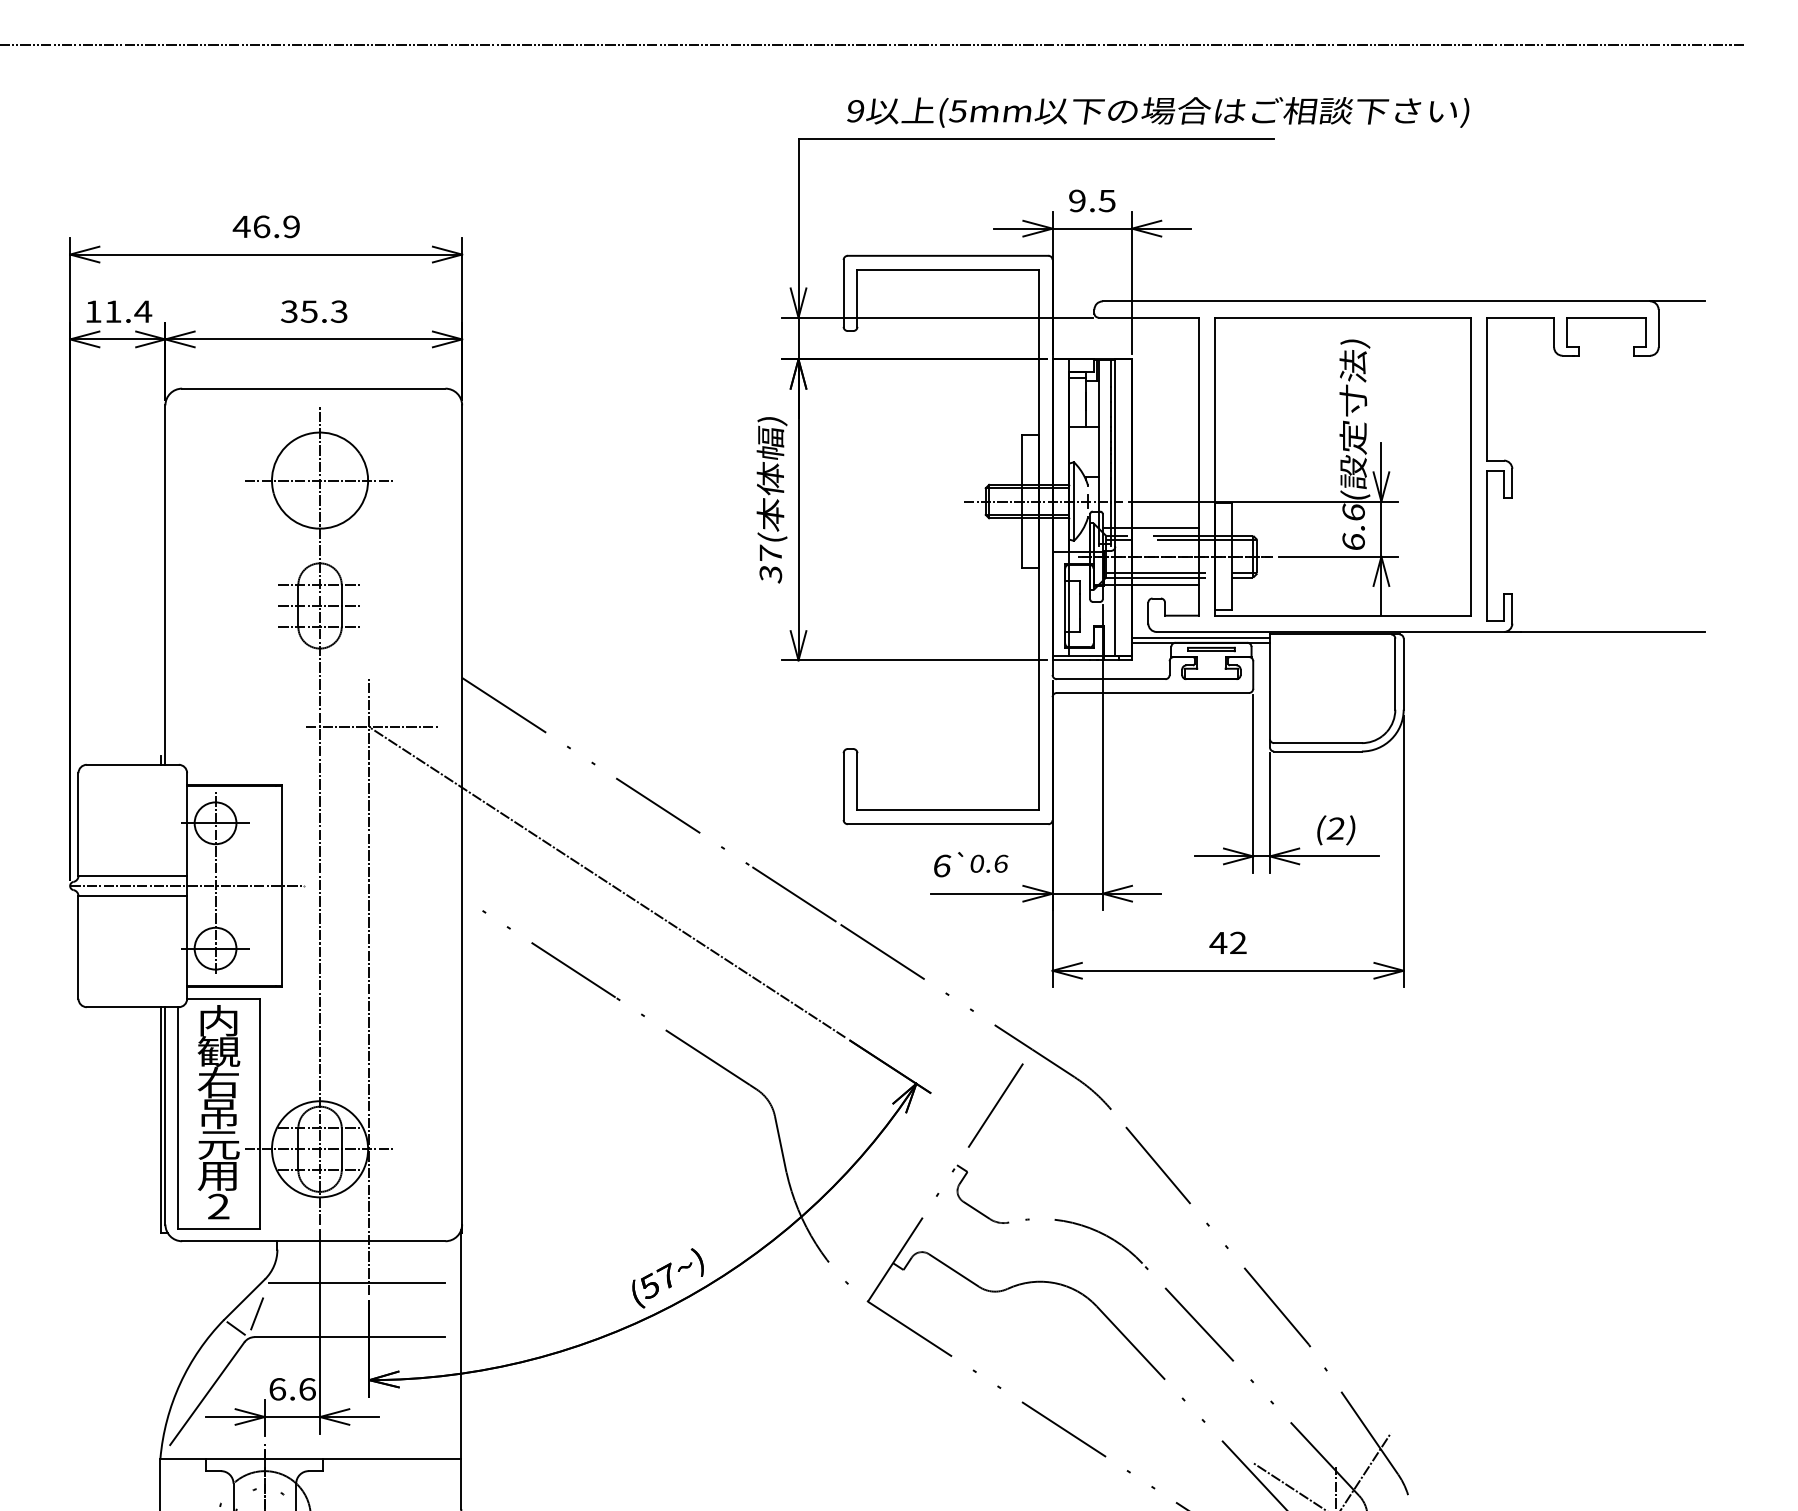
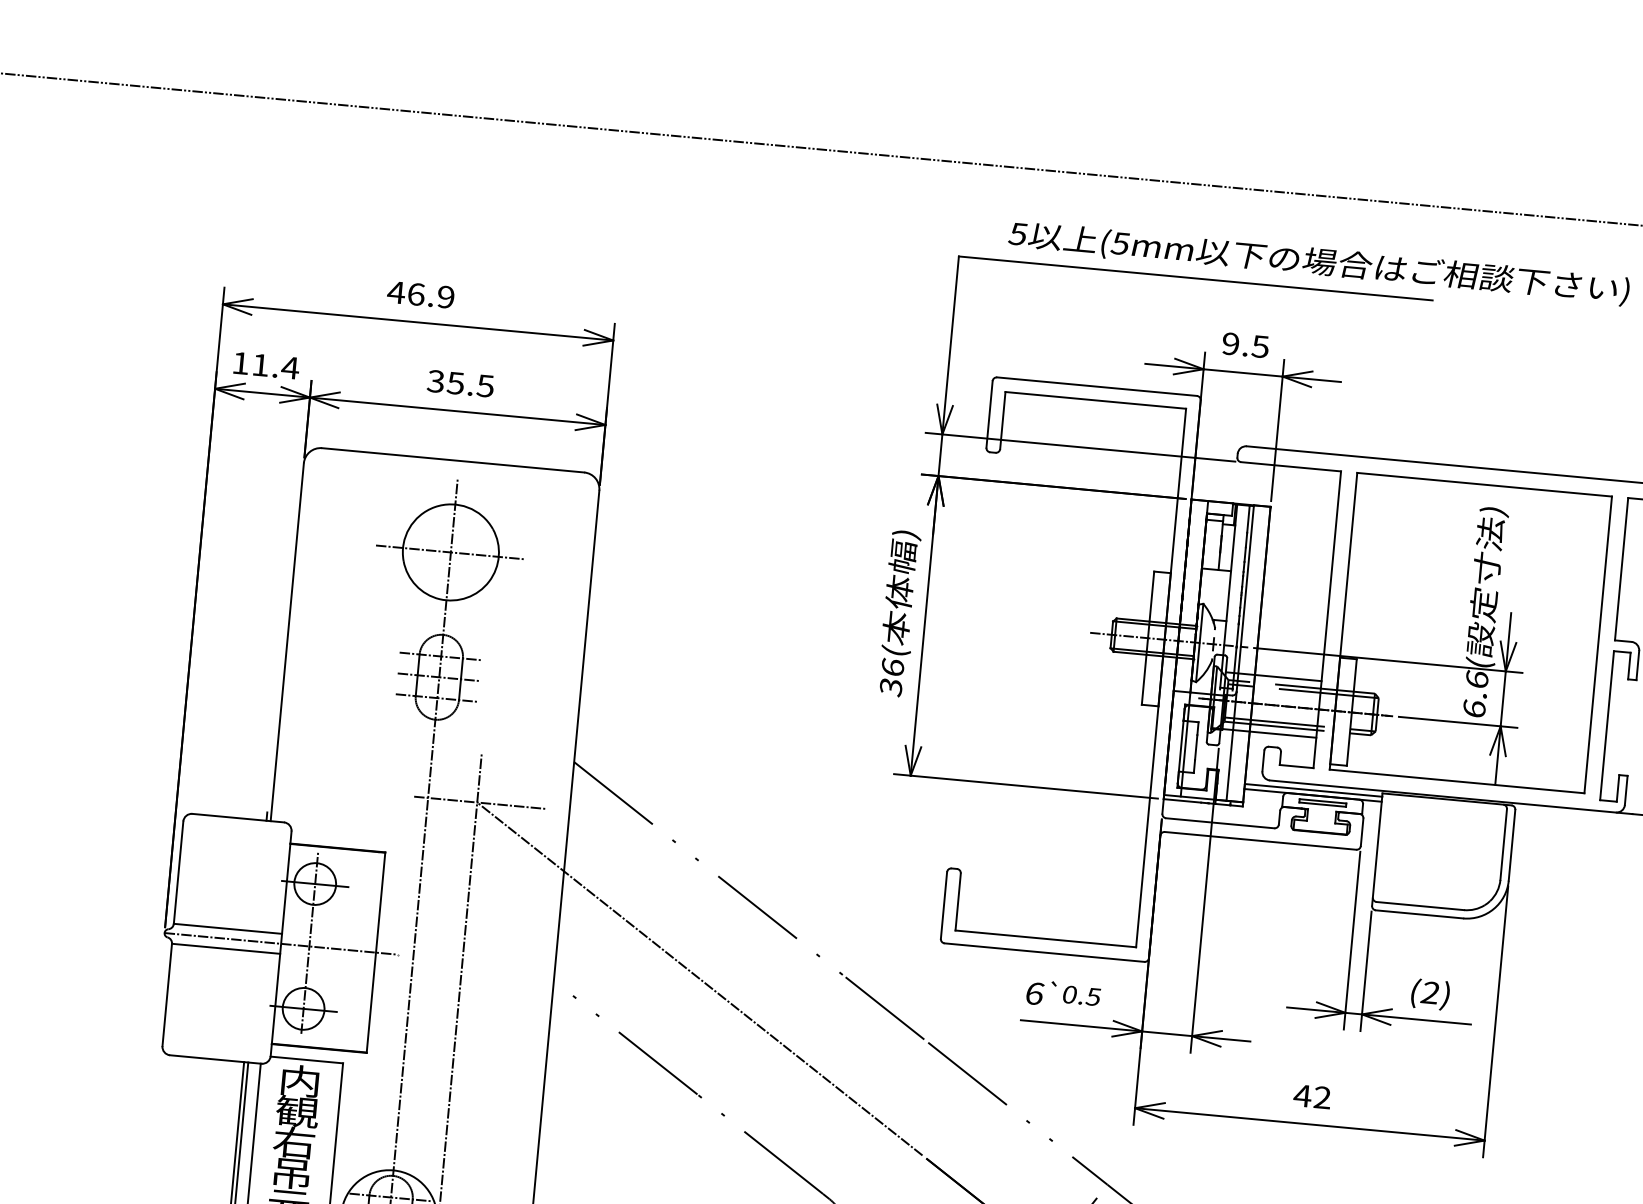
text: (855, 111) -> (1018, 234), 9 -> 5
text: (339, 311) -> (485, 385), 35.3 -> 35.5
text: (770, 553) -> (892, 666), 37 -> 36
text: (1000, 863) -> (1093, 996), 0.6 -> 0.5

